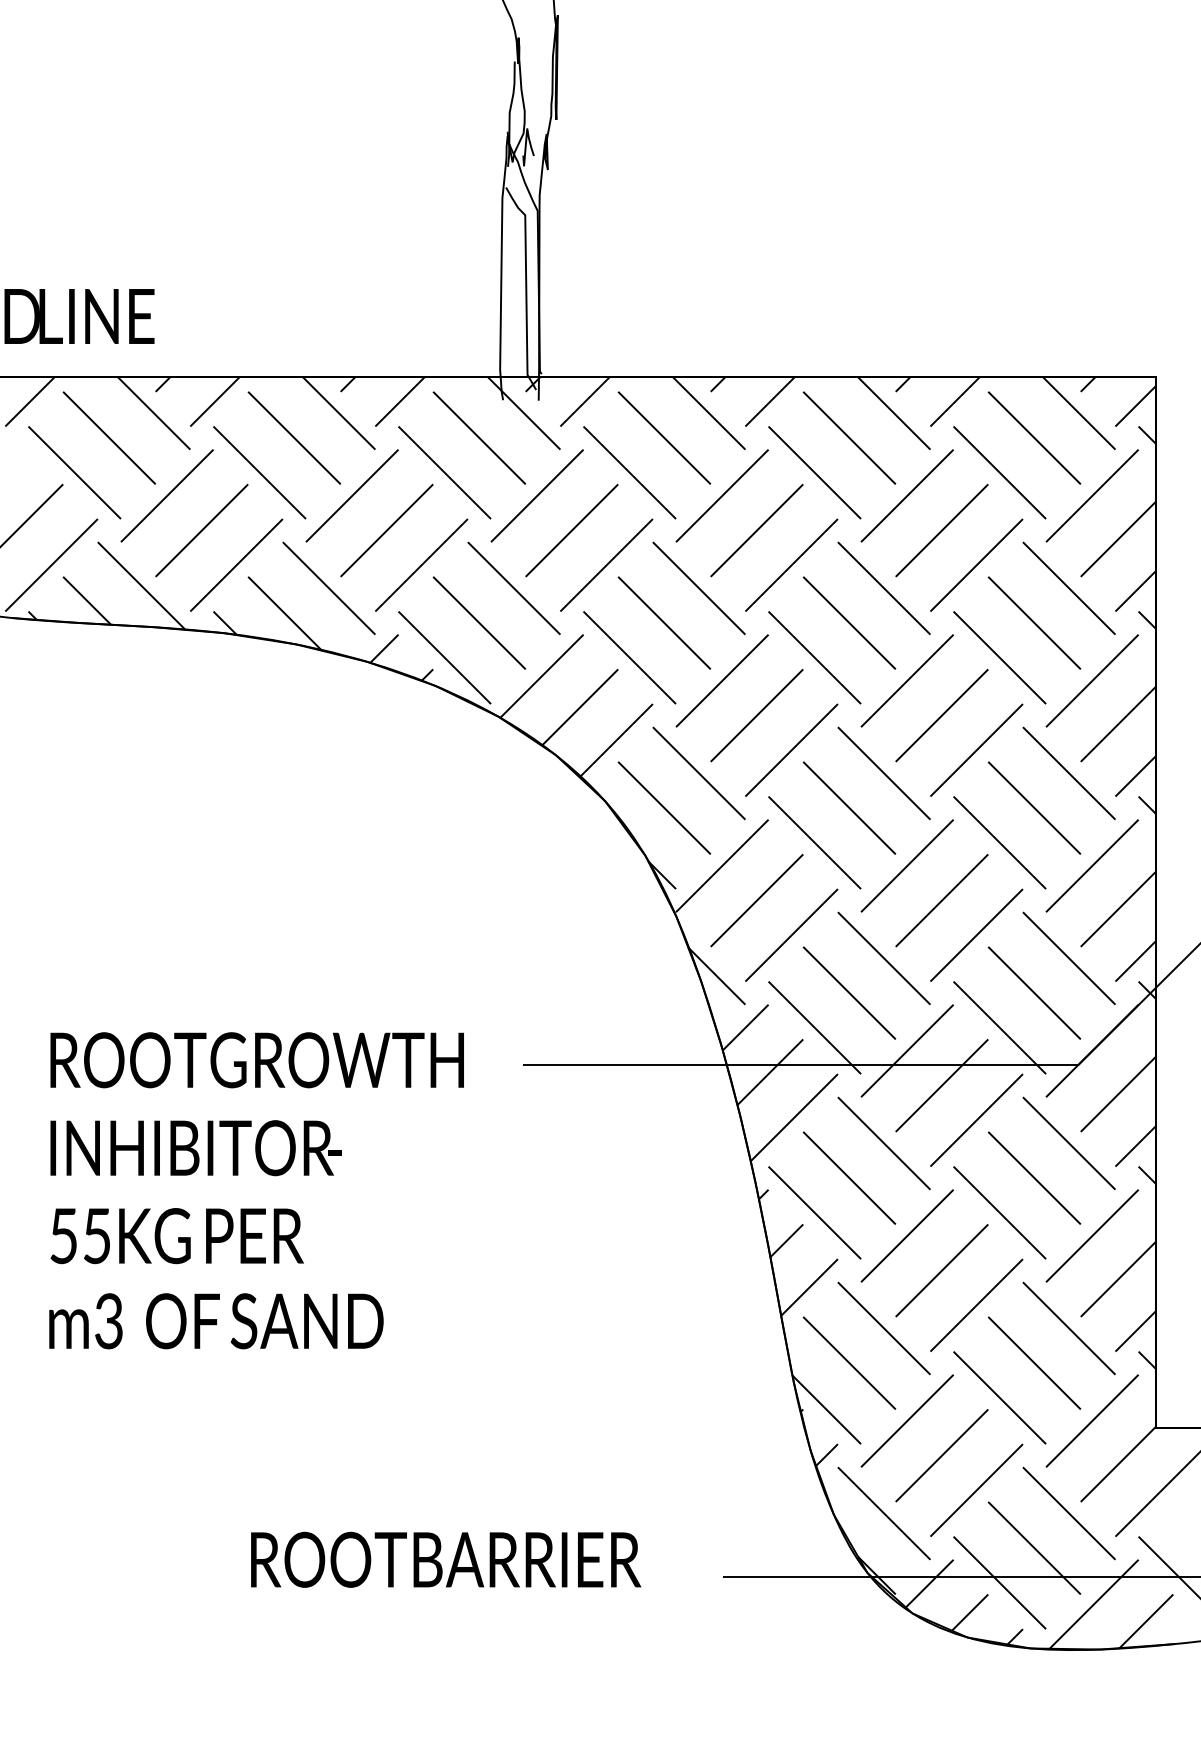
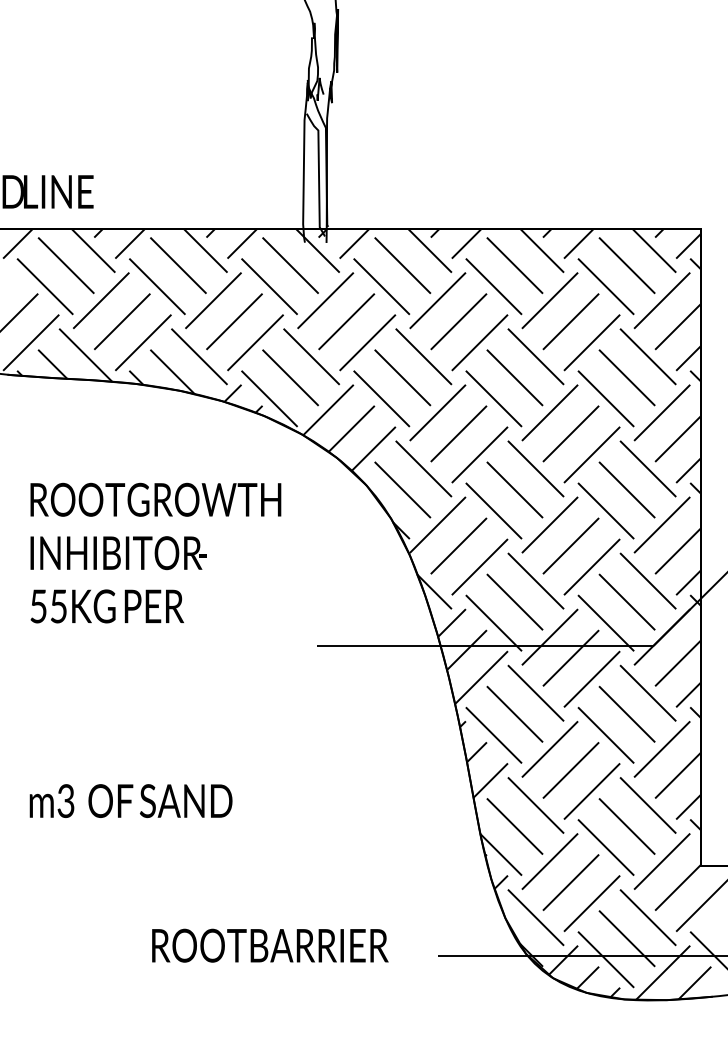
text: (256, 1147) -> (155, 552), moved

